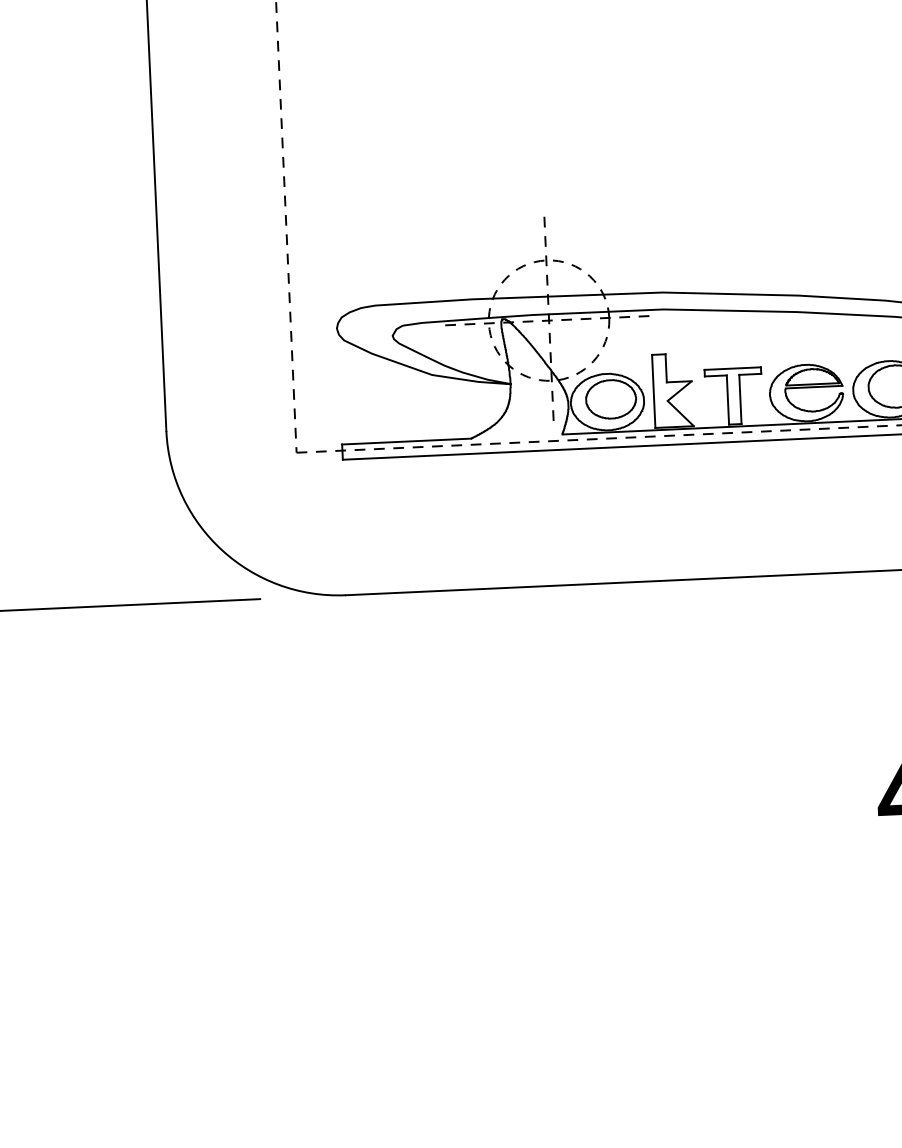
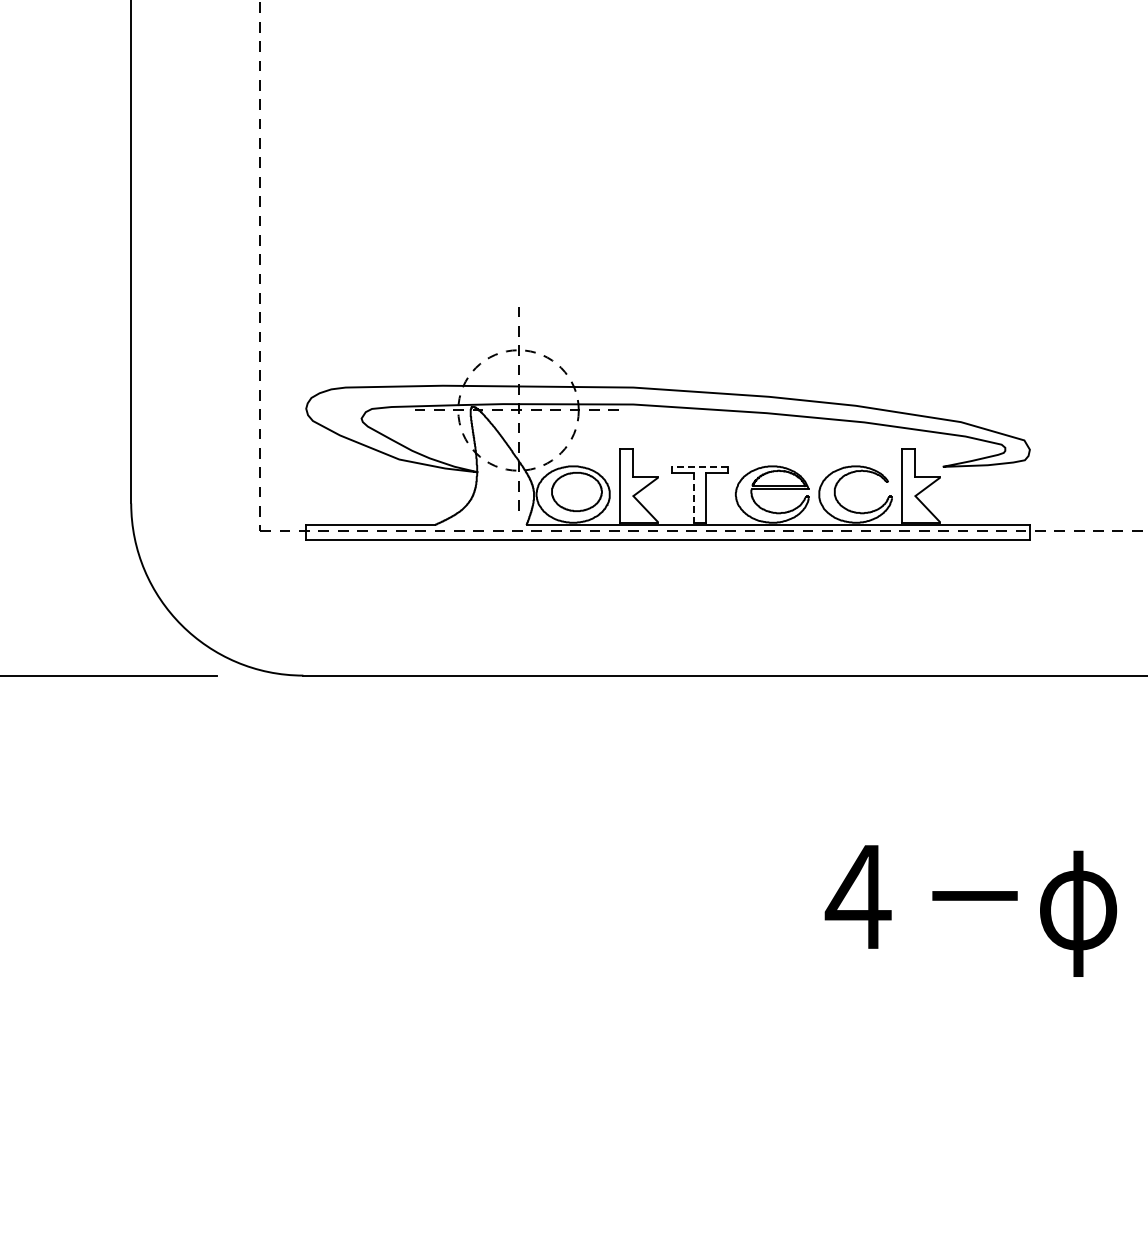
line: (732, 368) -> (699, 466), solid -> dashed
line: (727, 399) -> (693, 497), solid -> dashed

